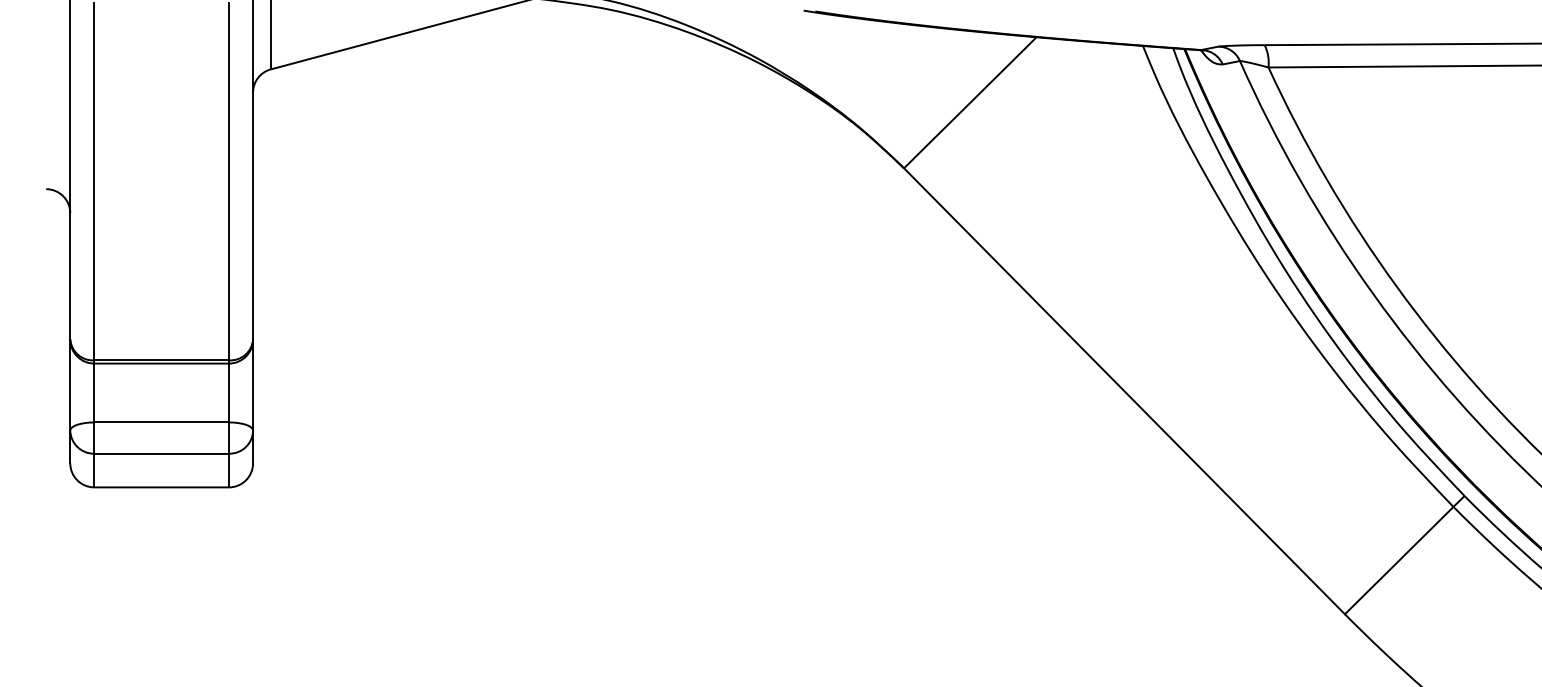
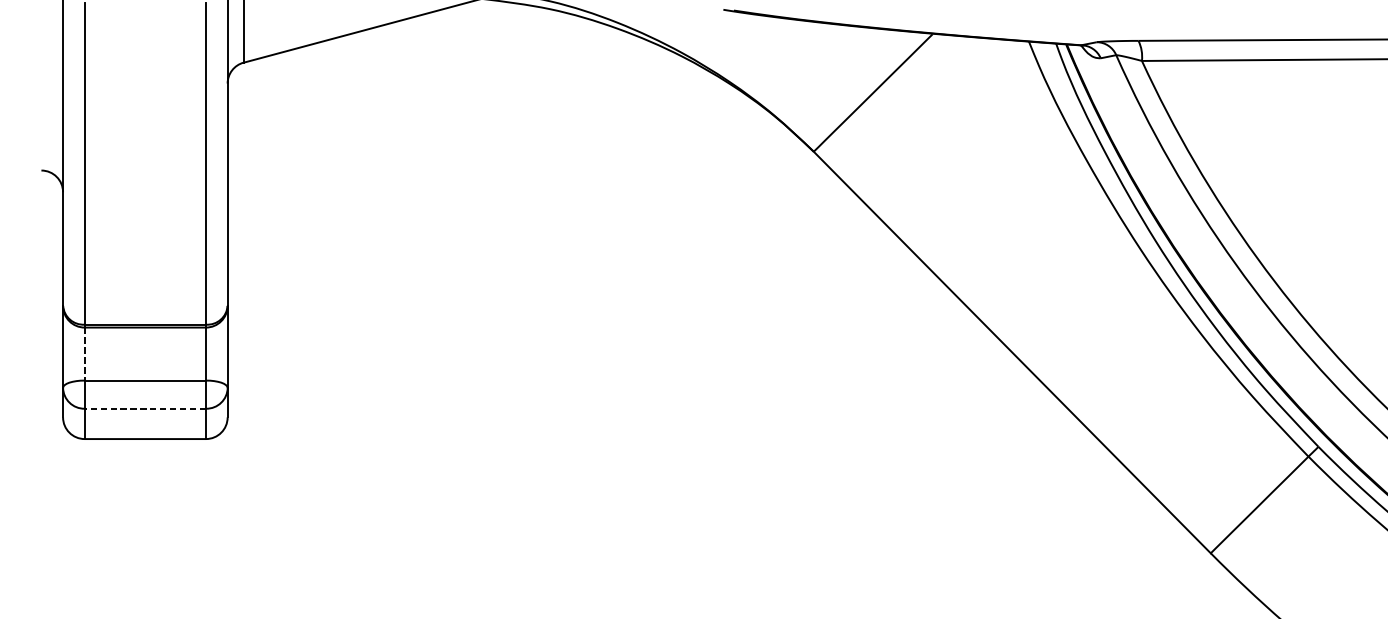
line: (94, 393) -> (84, 354), solid -> dashed
line: (161, 453) -> (145, 408), solid -> dashed

